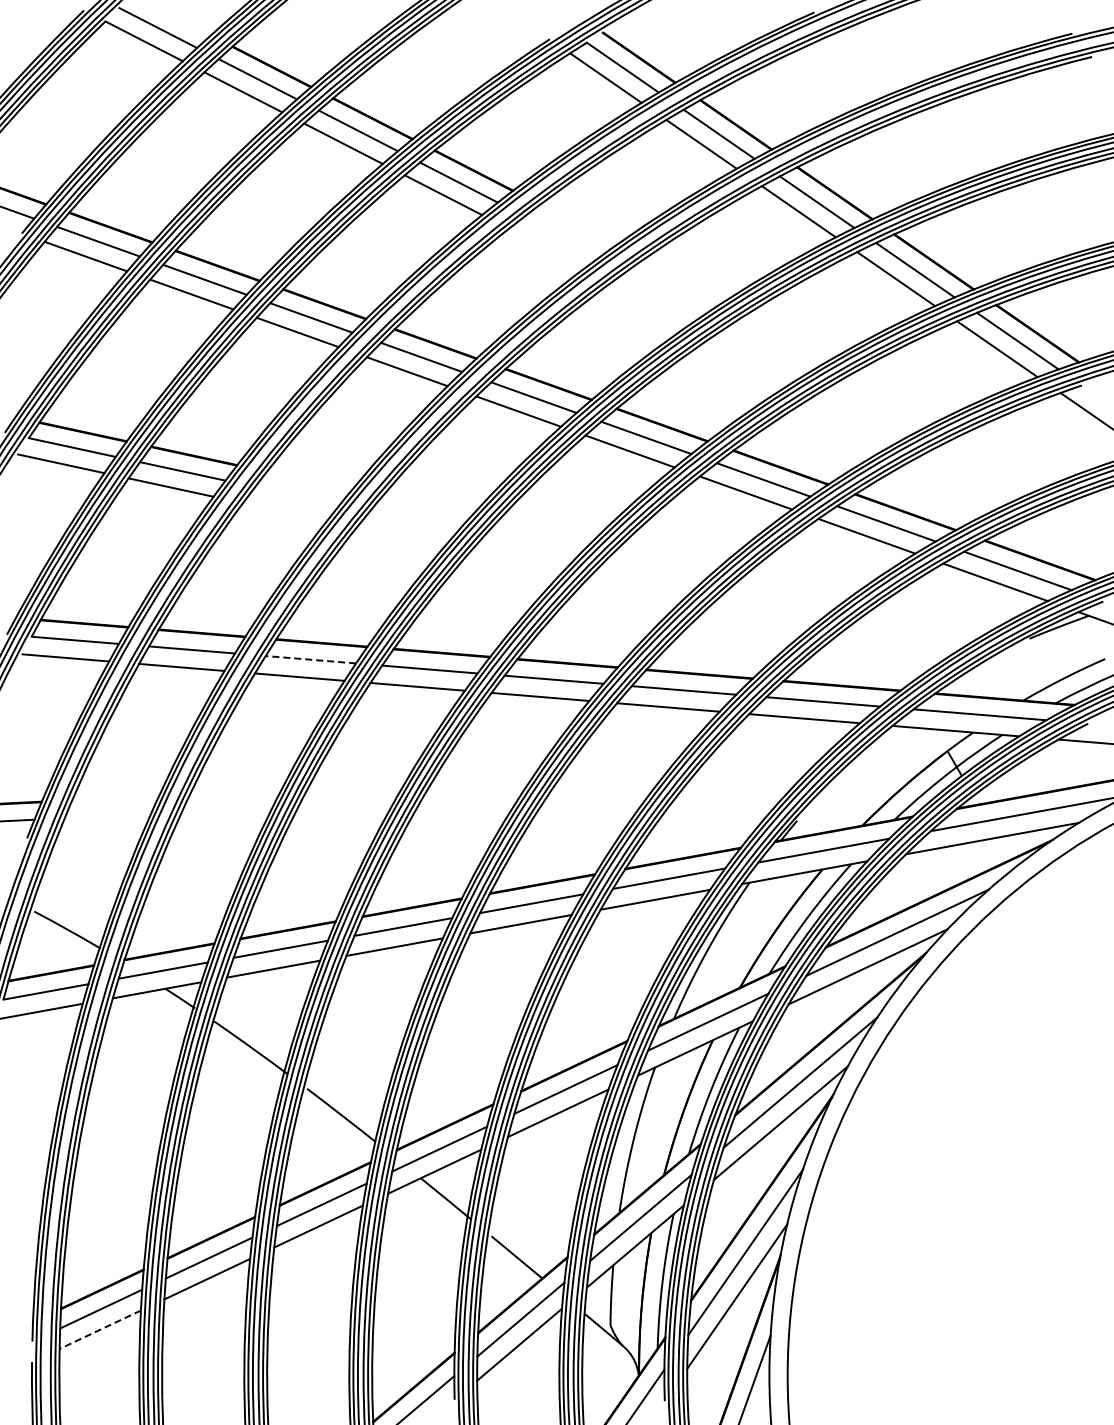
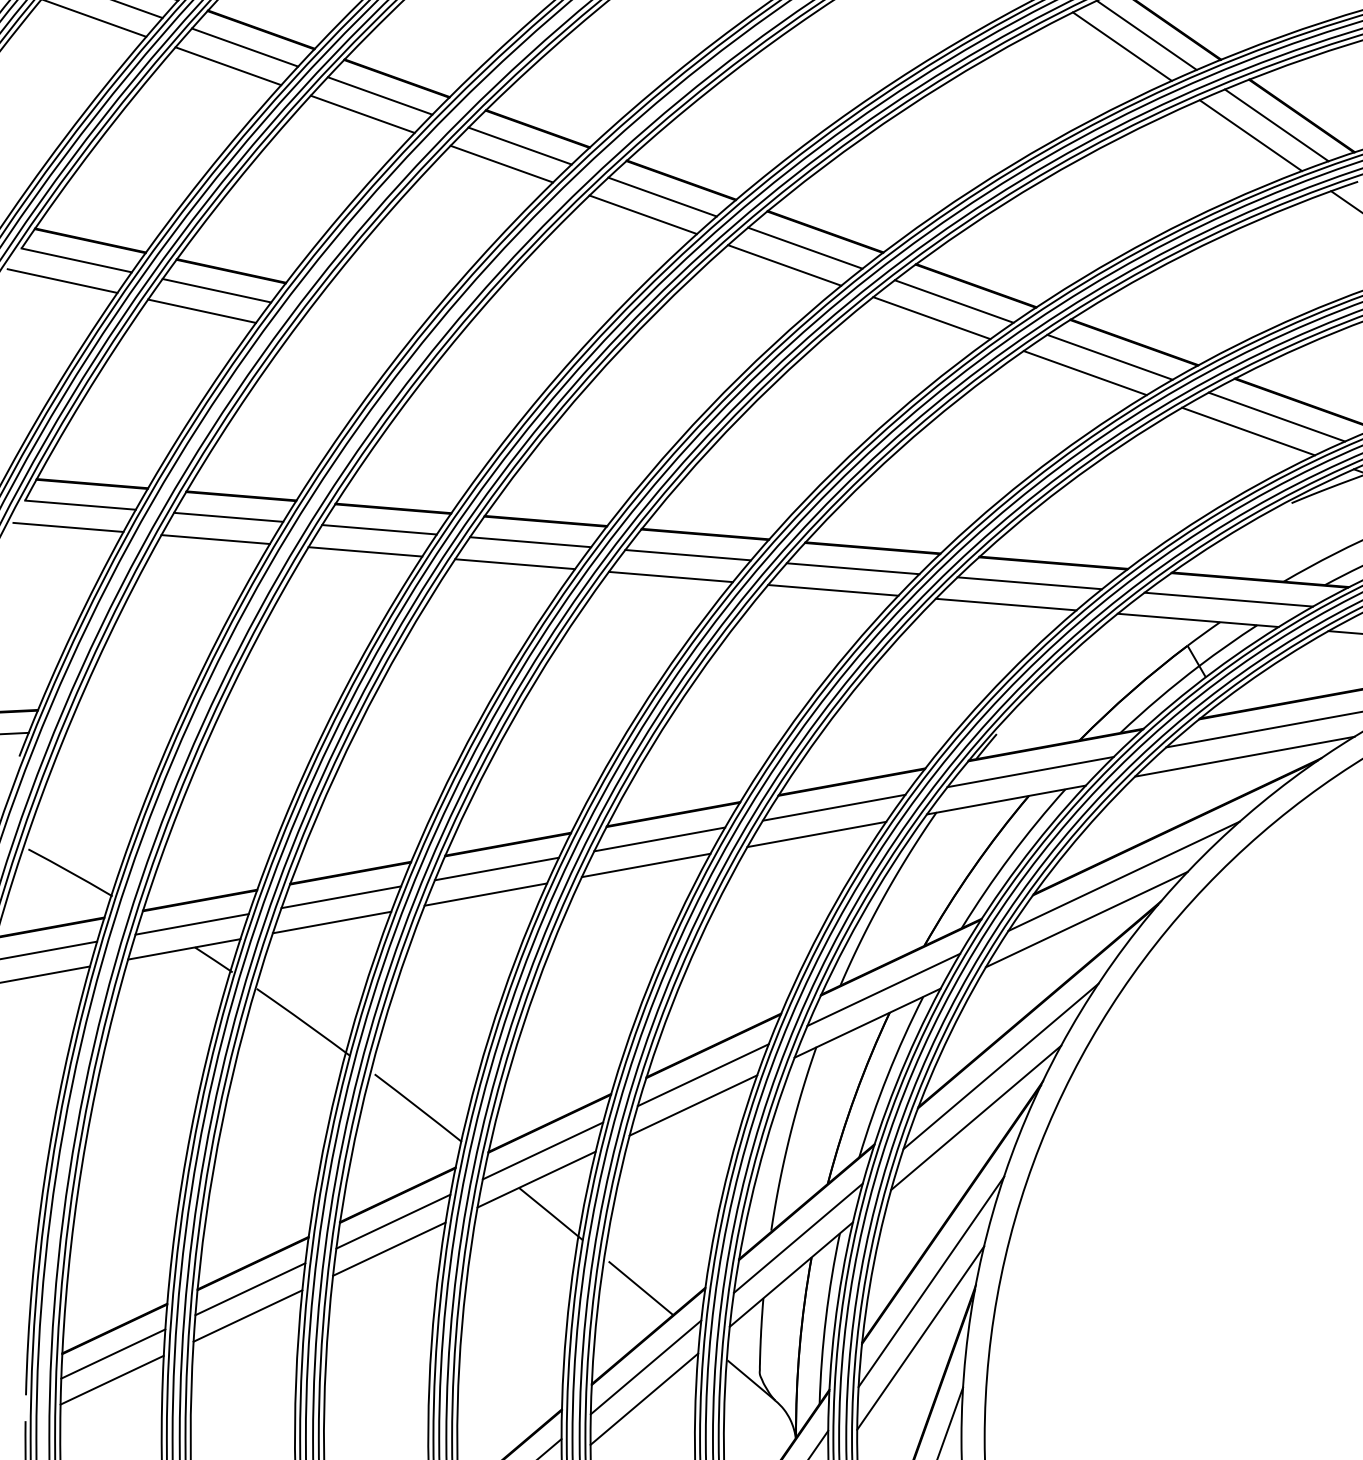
line: (310, 659) -> (379, 529), dashed -> solid
line: (100, 1329) -> (112, 1379), dashed -> solid

